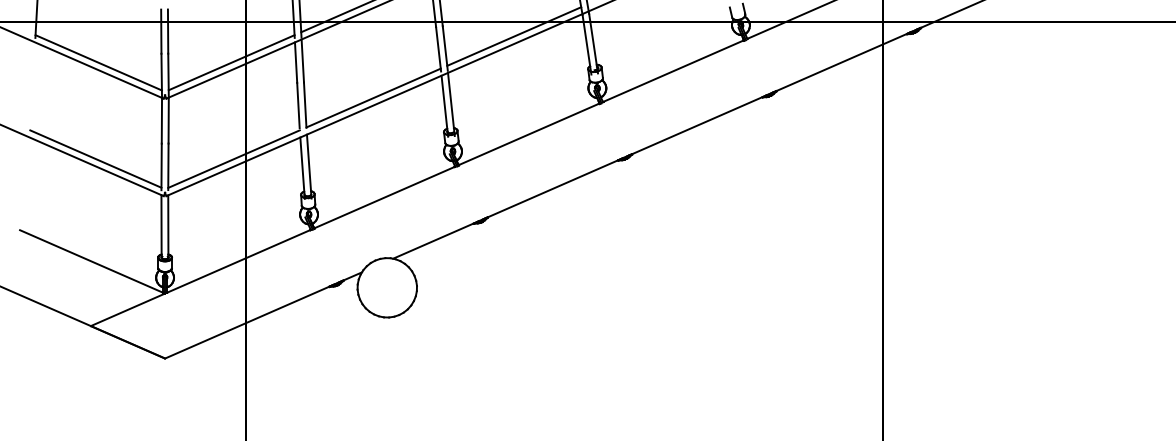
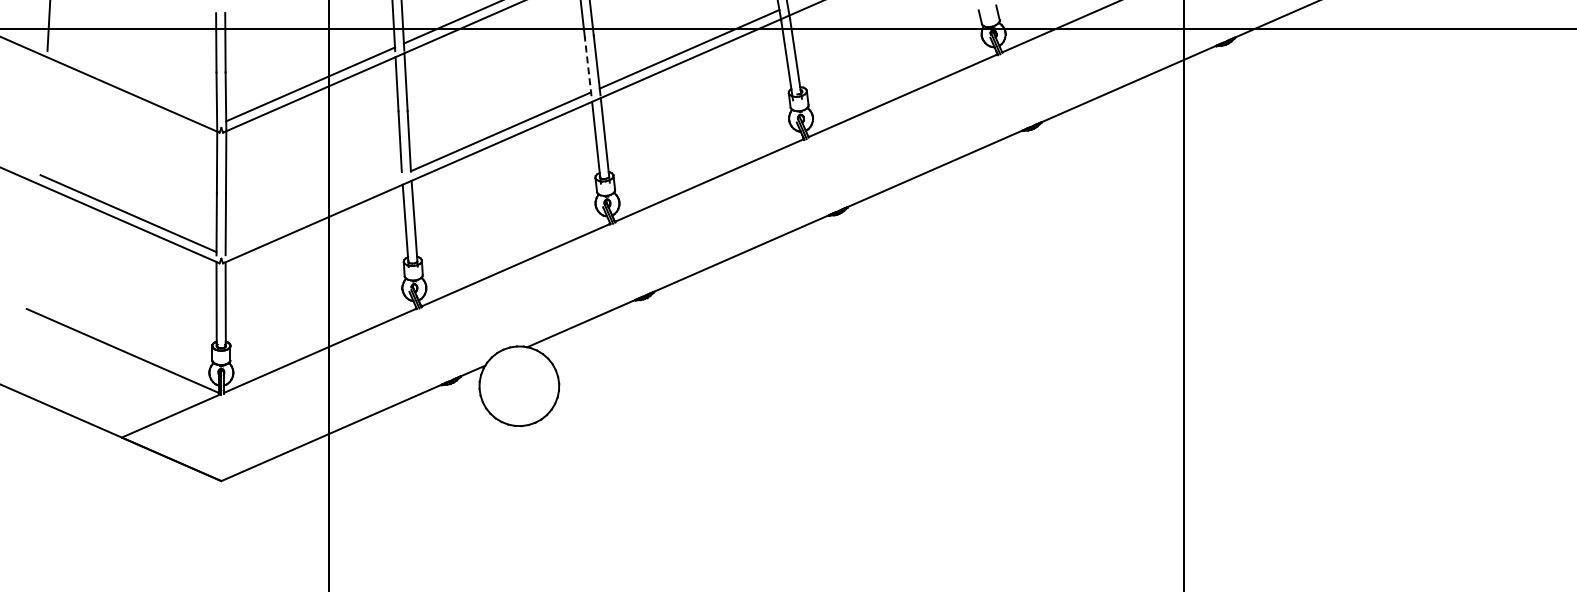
line: (438, 48) -> (588, 65), solid -> dashed
line: (98, 62) -> (132, 84), removed
line: (233, 158) -> (313, 213), removed

